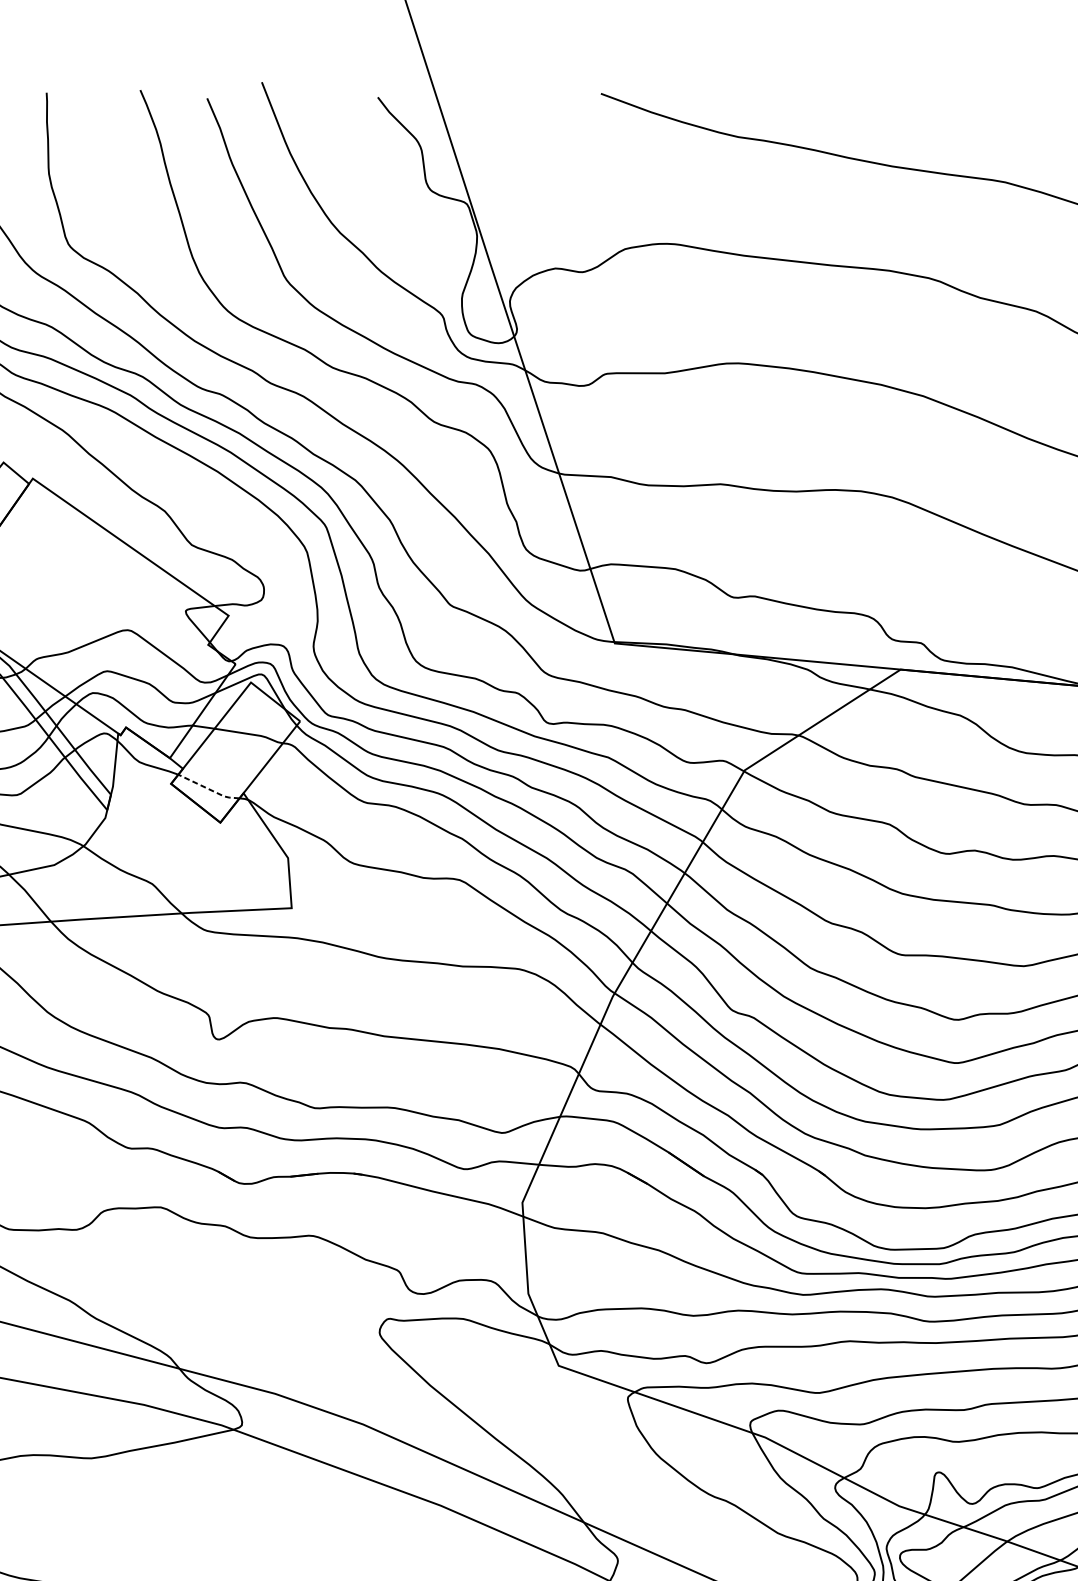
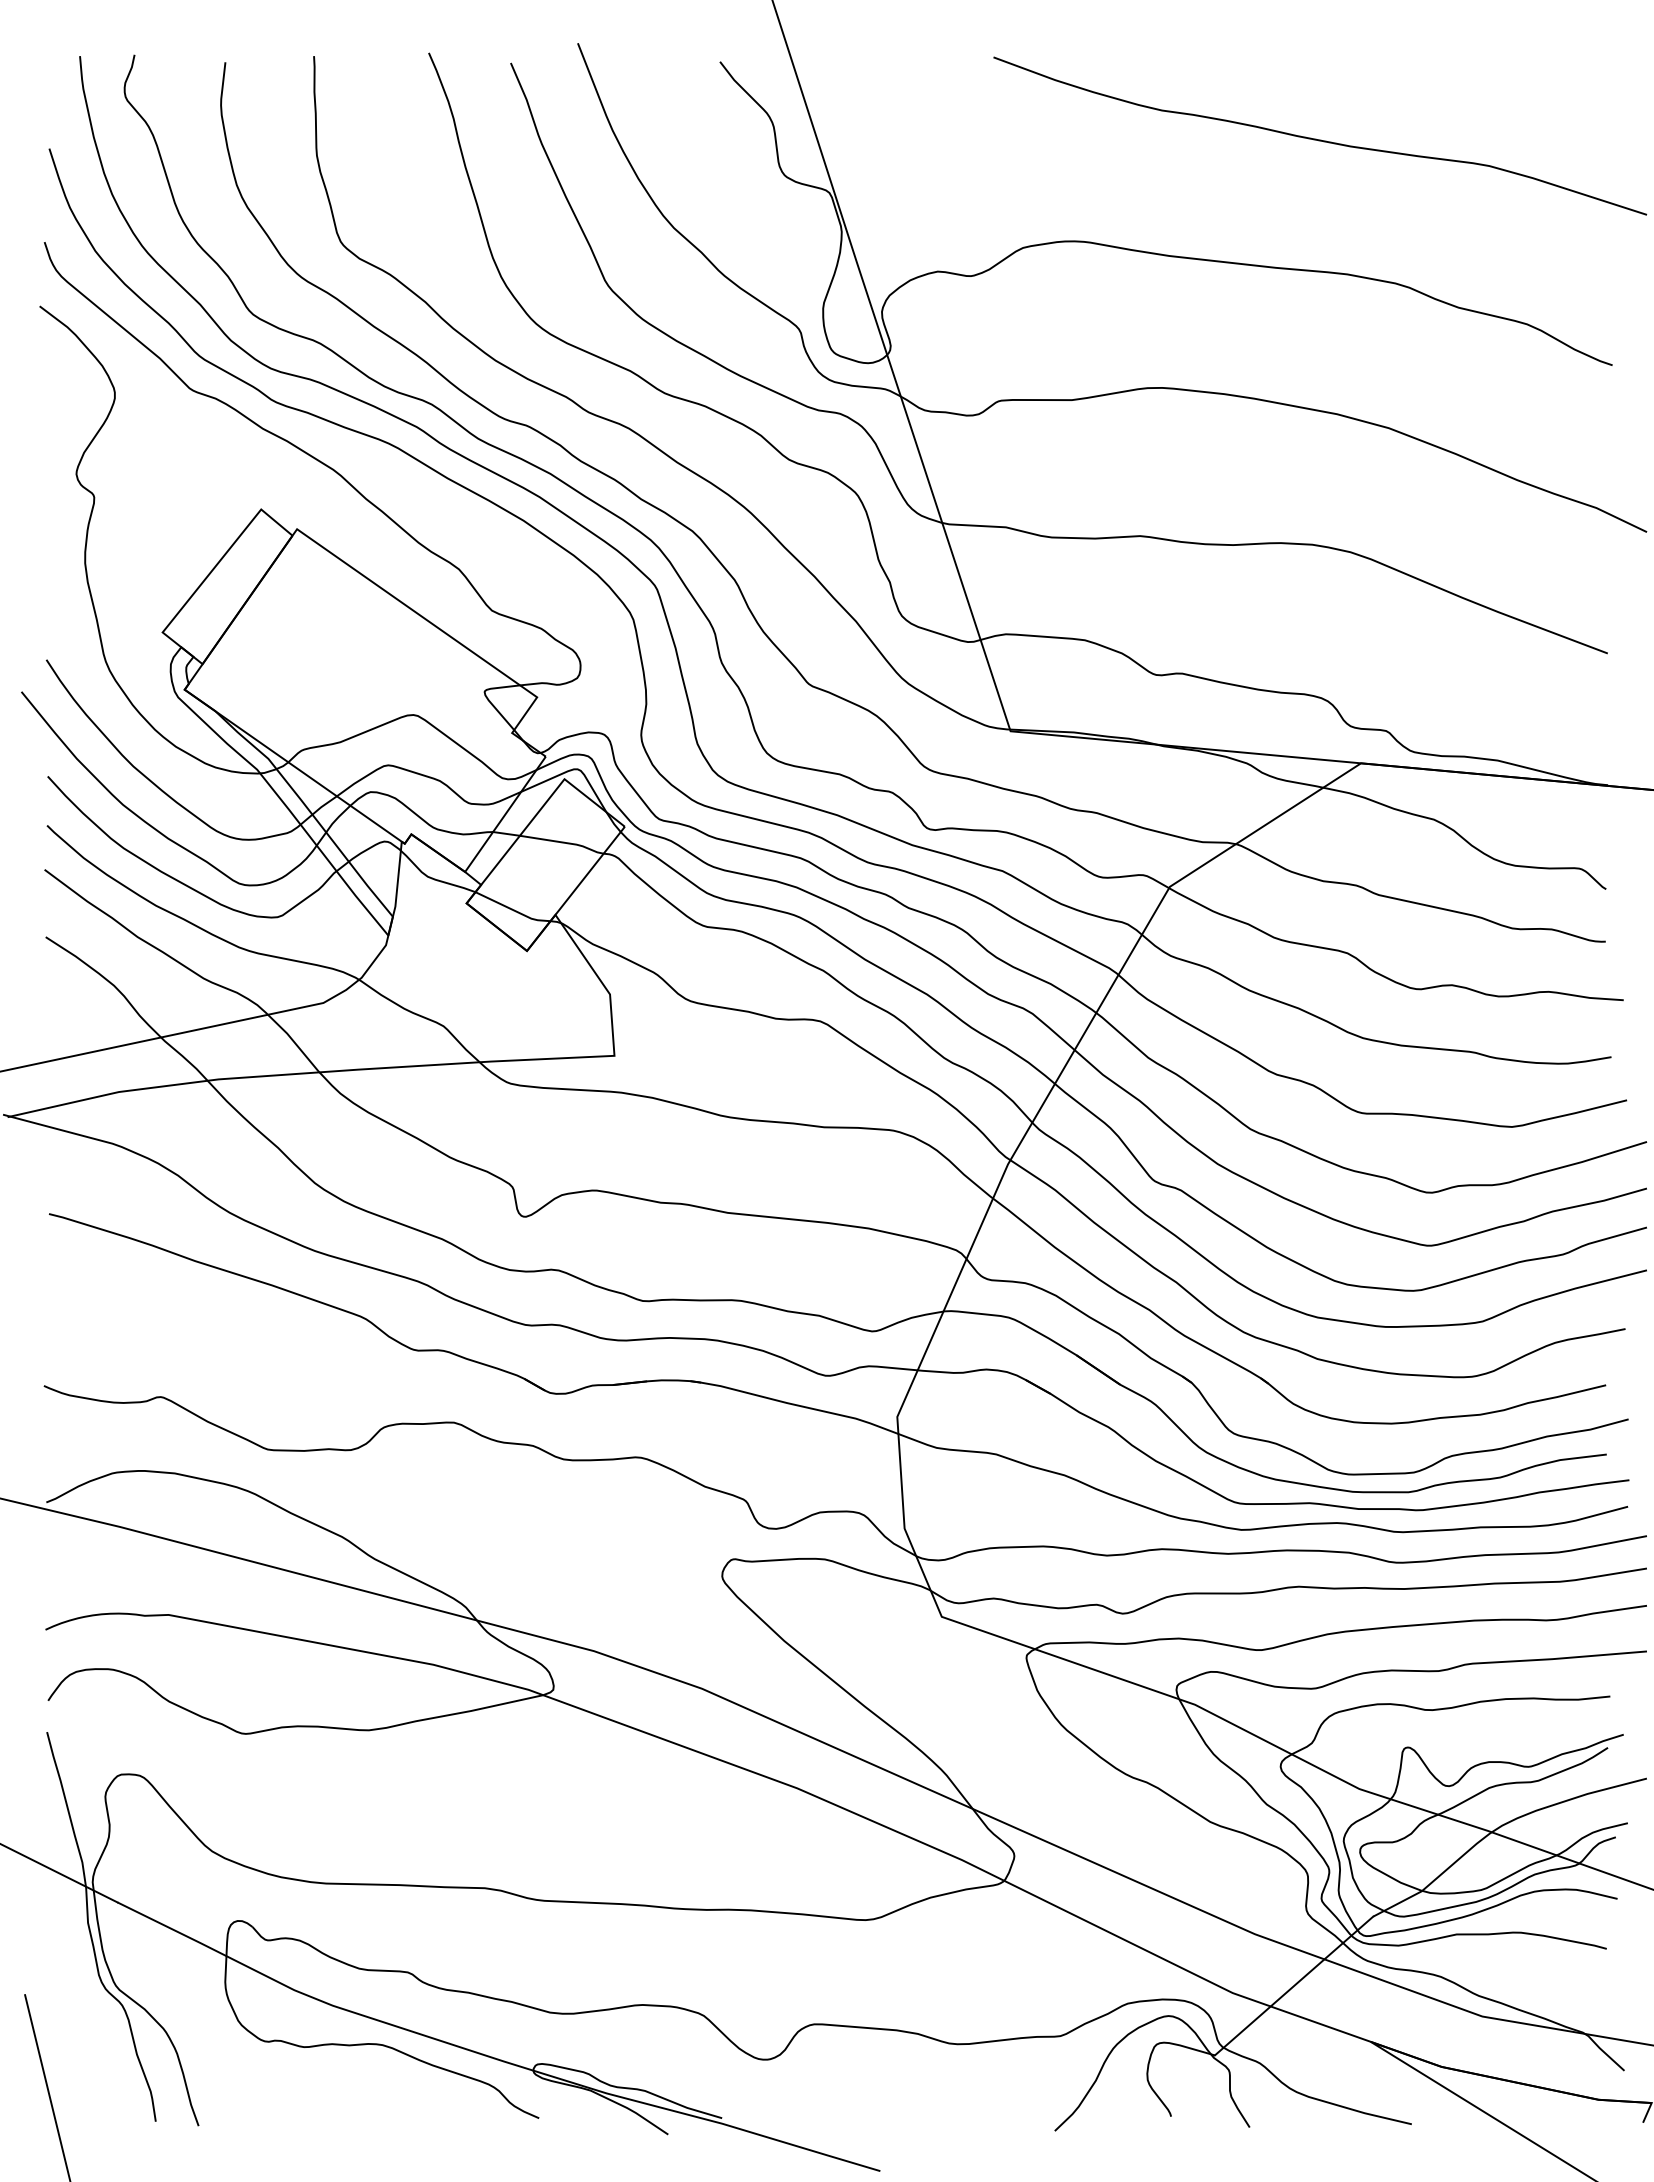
line: (209, 789) -> (513, 910), dashed -> solid

